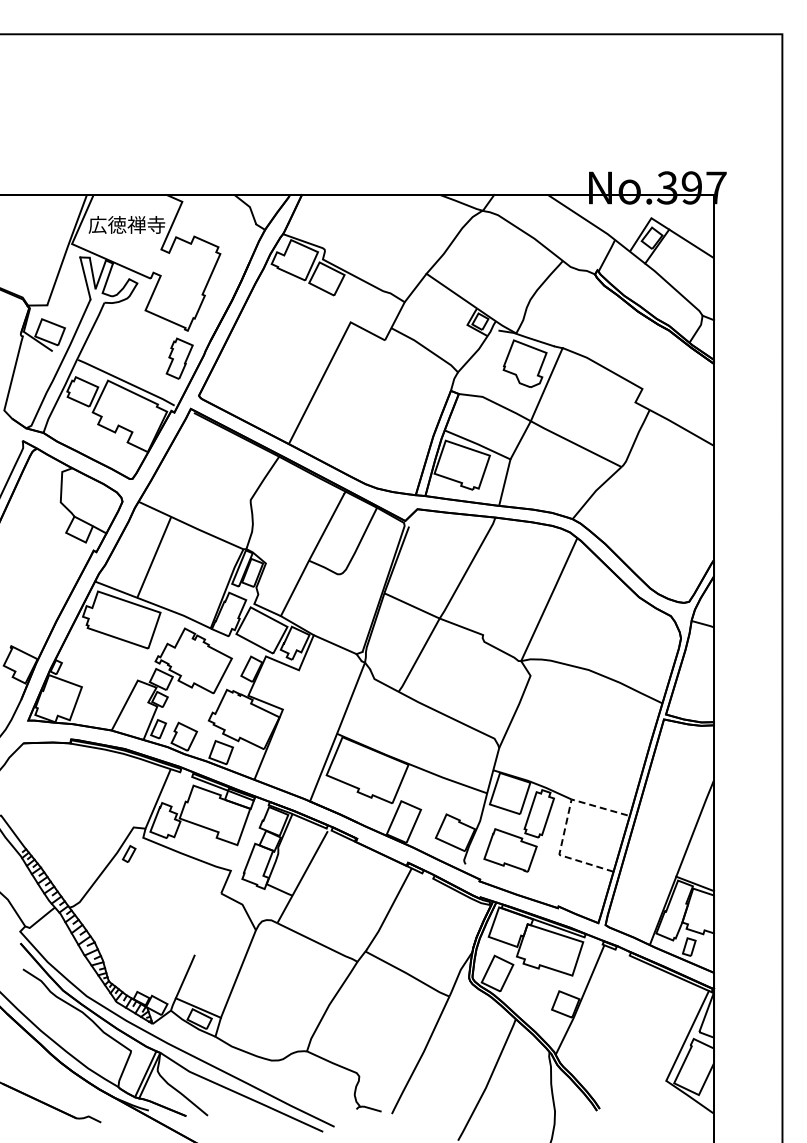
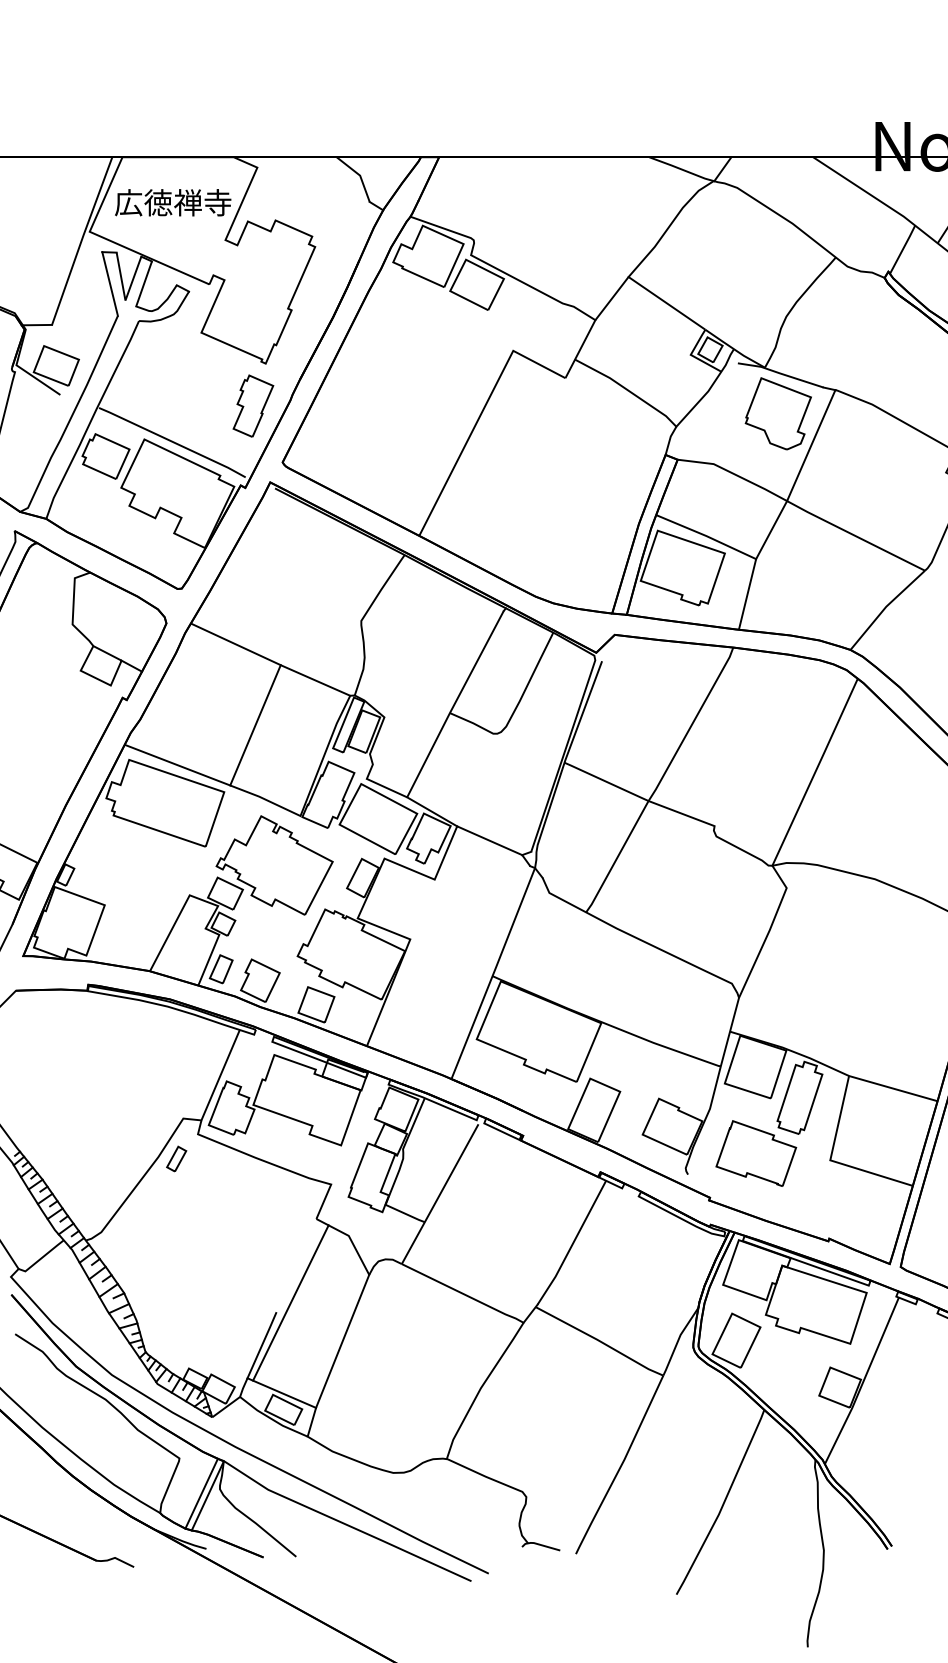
line: (153, 557) -> (254, 724), moved
line: (565, 824) -> (839, 1114), dashed -> solid
line: (204, 948) -> (291, 1302), added

